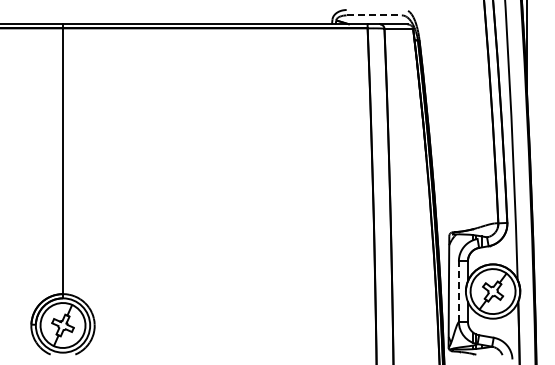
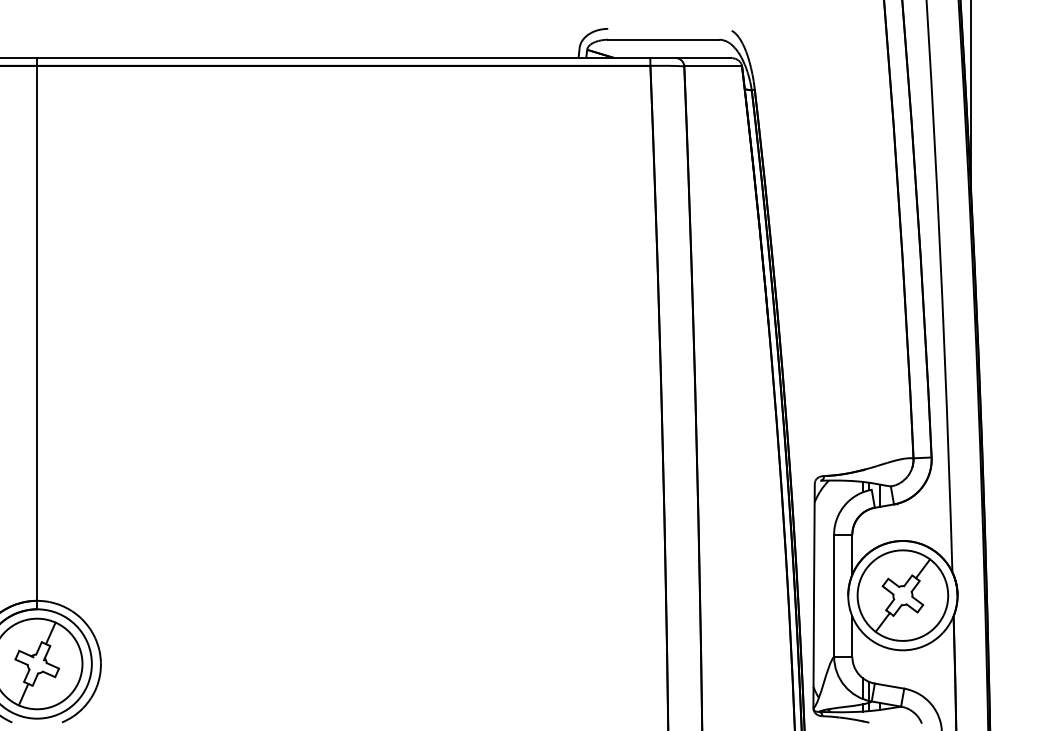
line: (374, 15) -> (664, 39), dashed -> solid
line: (458, 291) -> (833, 595), dashed -> solid

